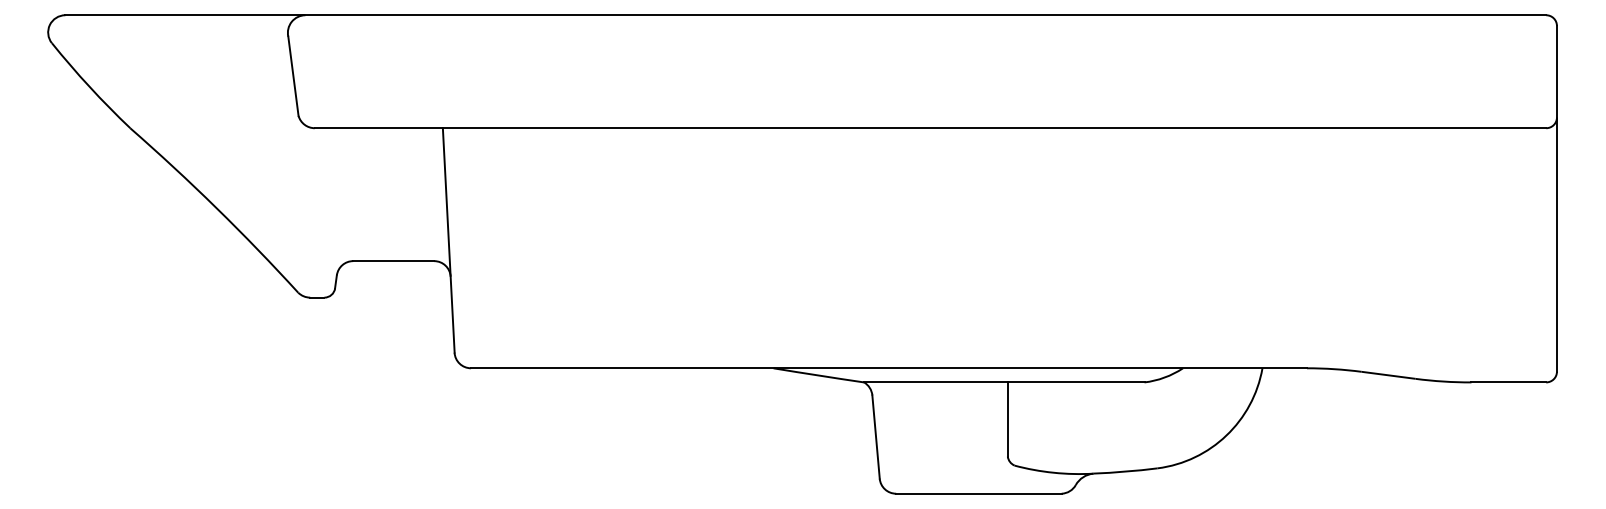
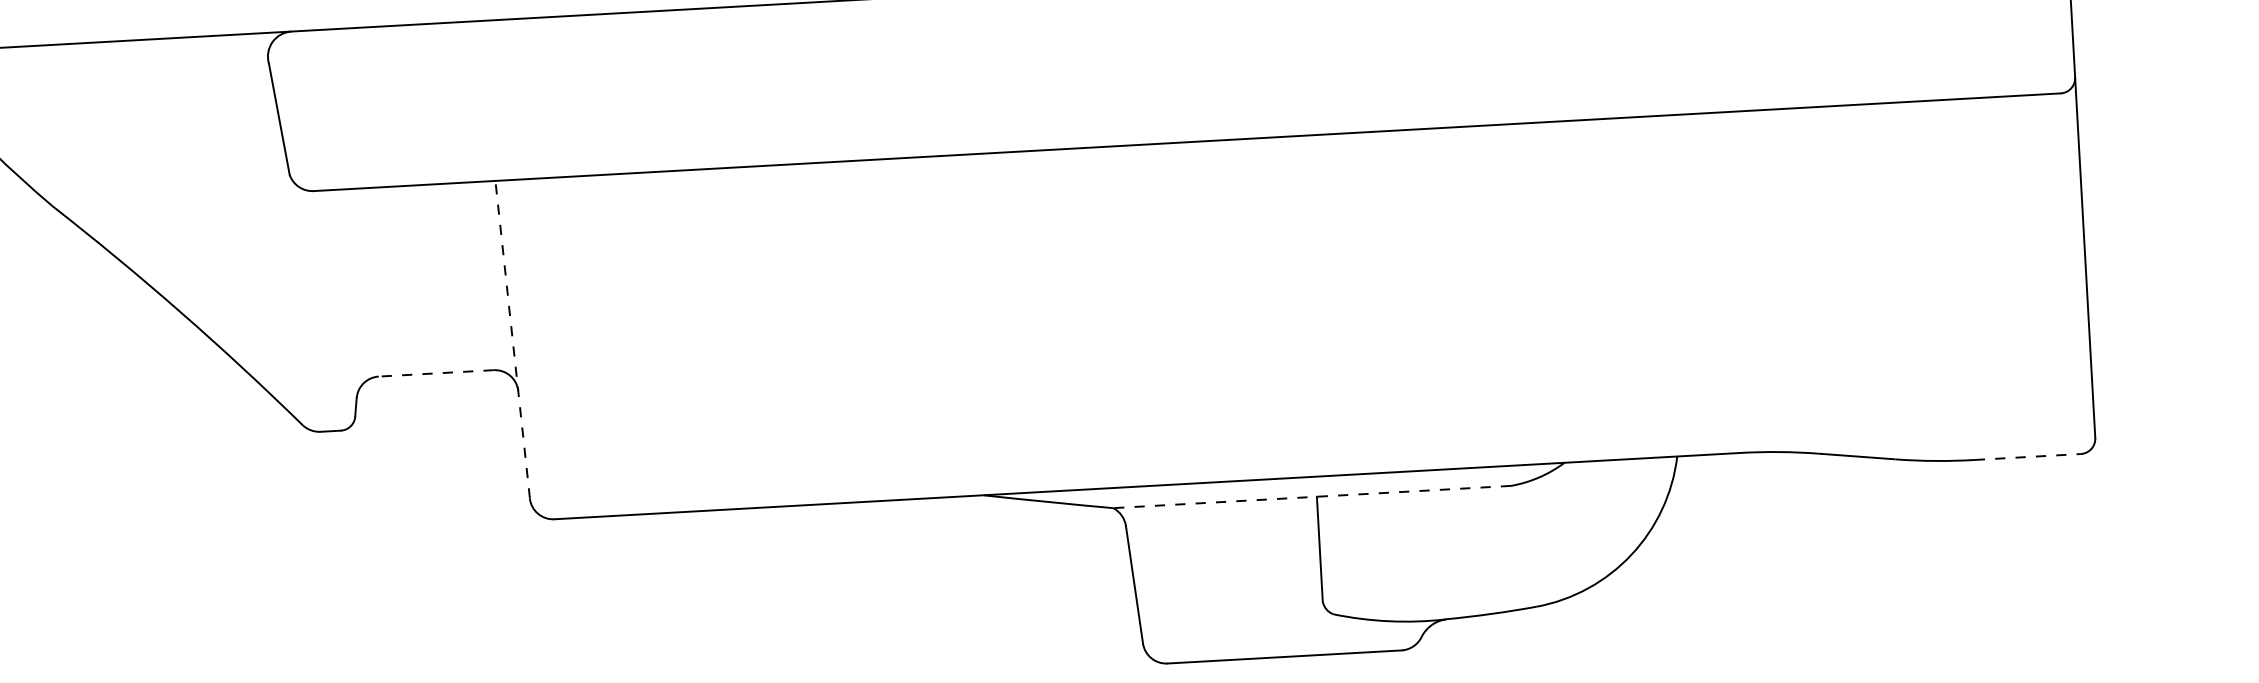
line: (448, 239) -> (512, 338), solid -> dashed
line: (393, 261) -> (435, 373), solid -> dashed
line: (1003, 382) -> (1310, 497), solid -> dashed
line: (1509, 382) -> (2028, 457), solid -> dashed

